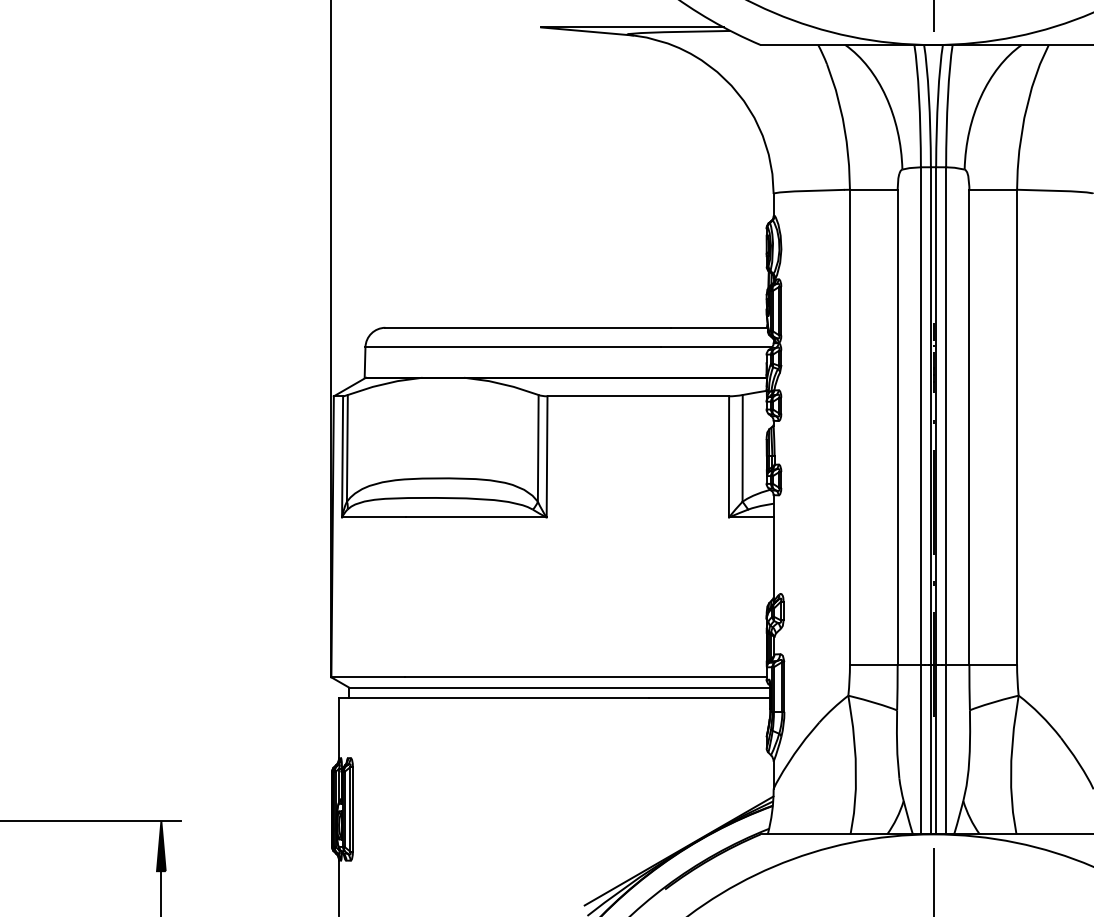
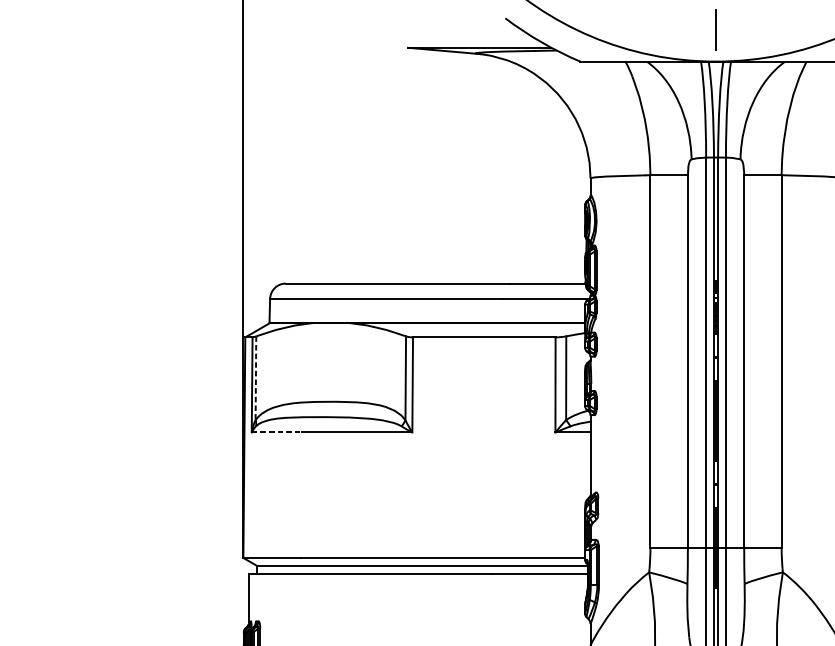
line: (347, 448) -> (256, 378), solid -> dashed
line: (374, 517) -> (277, 432), solid -> dashed

